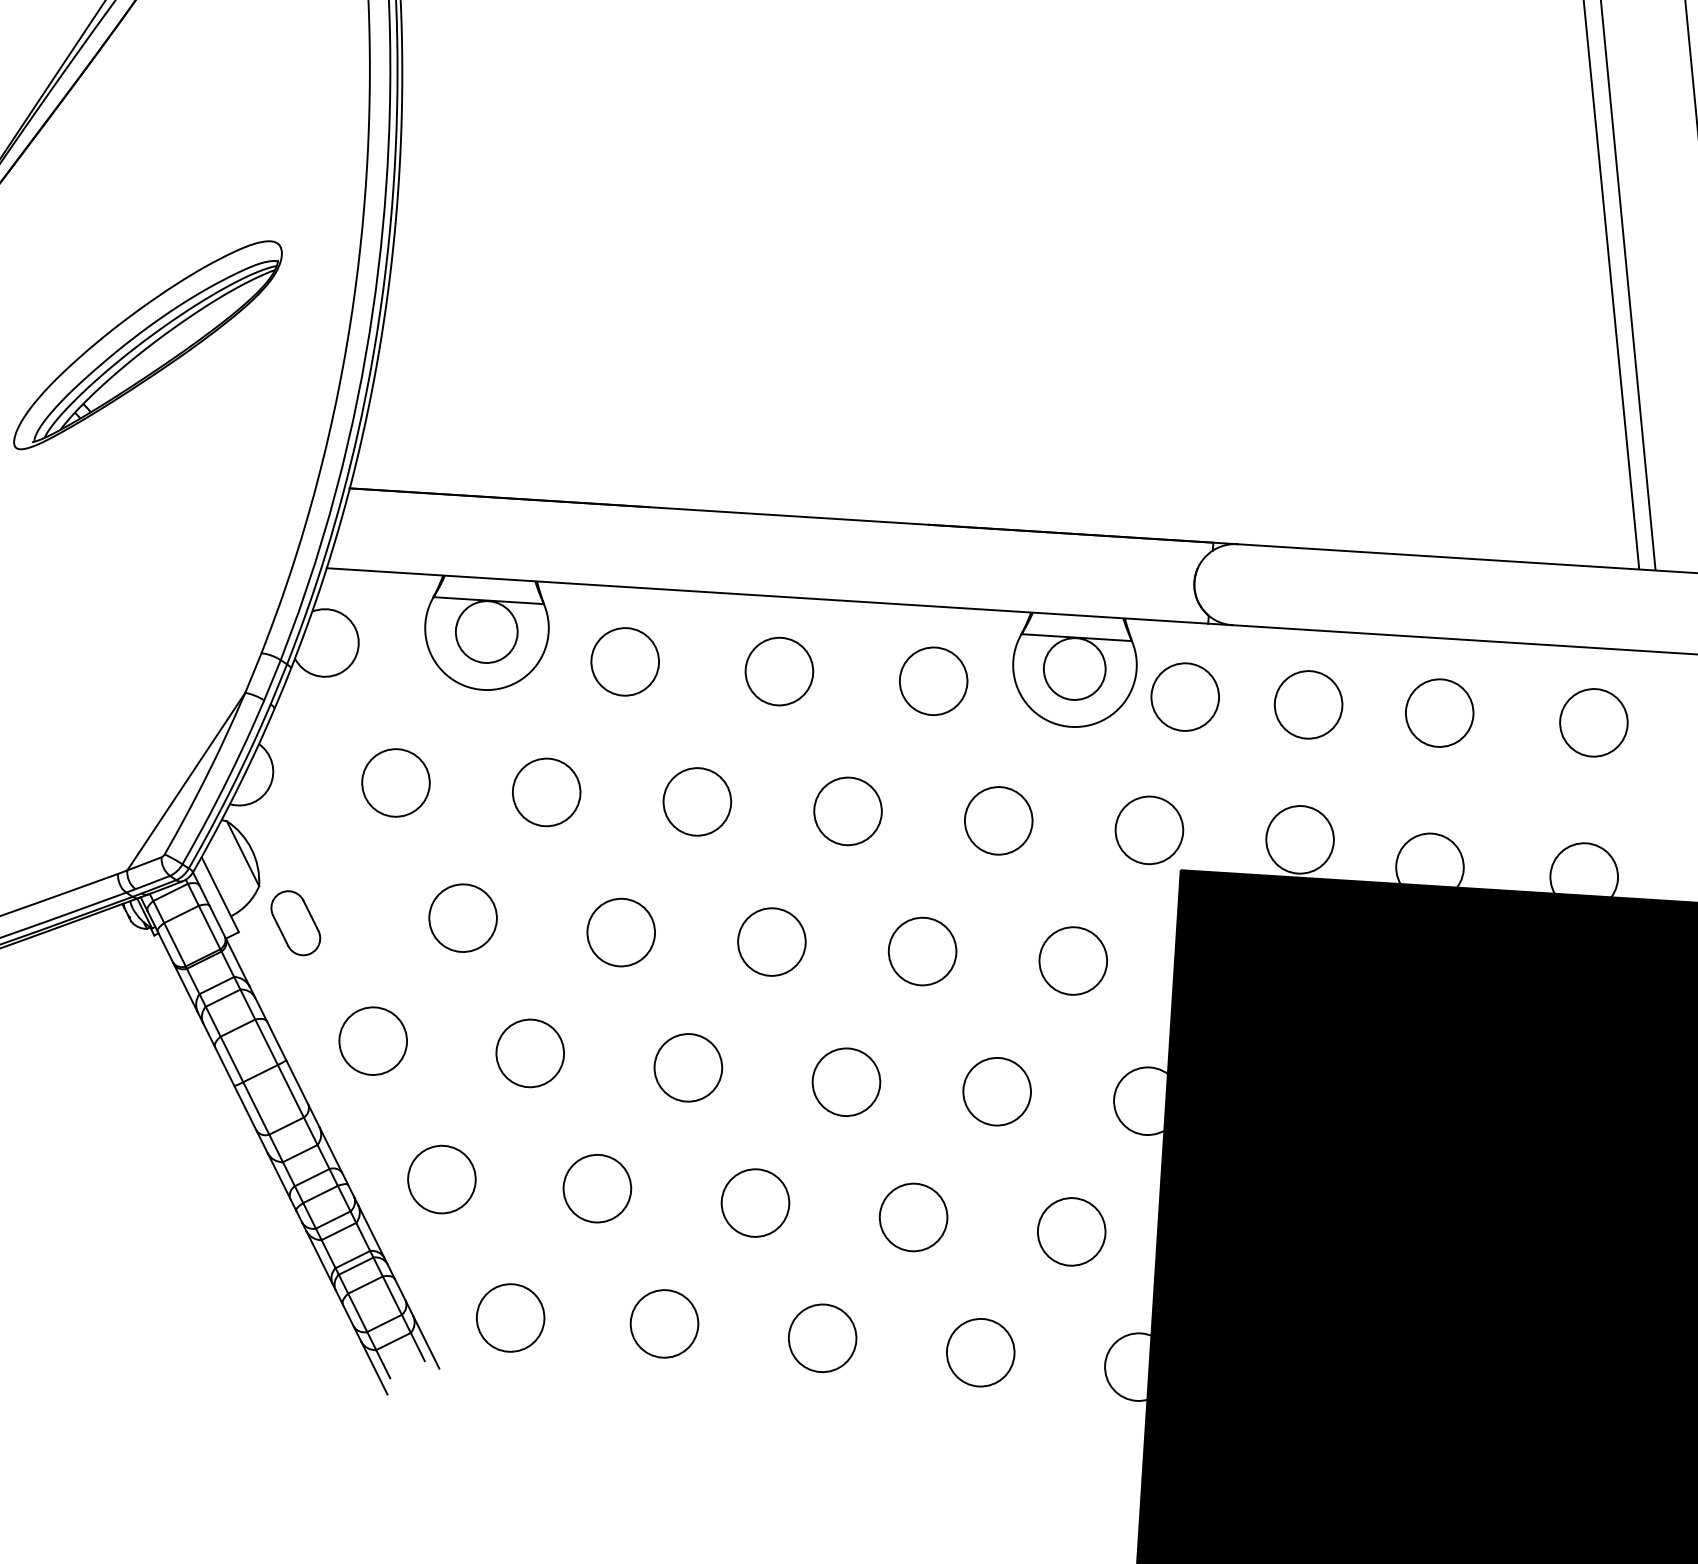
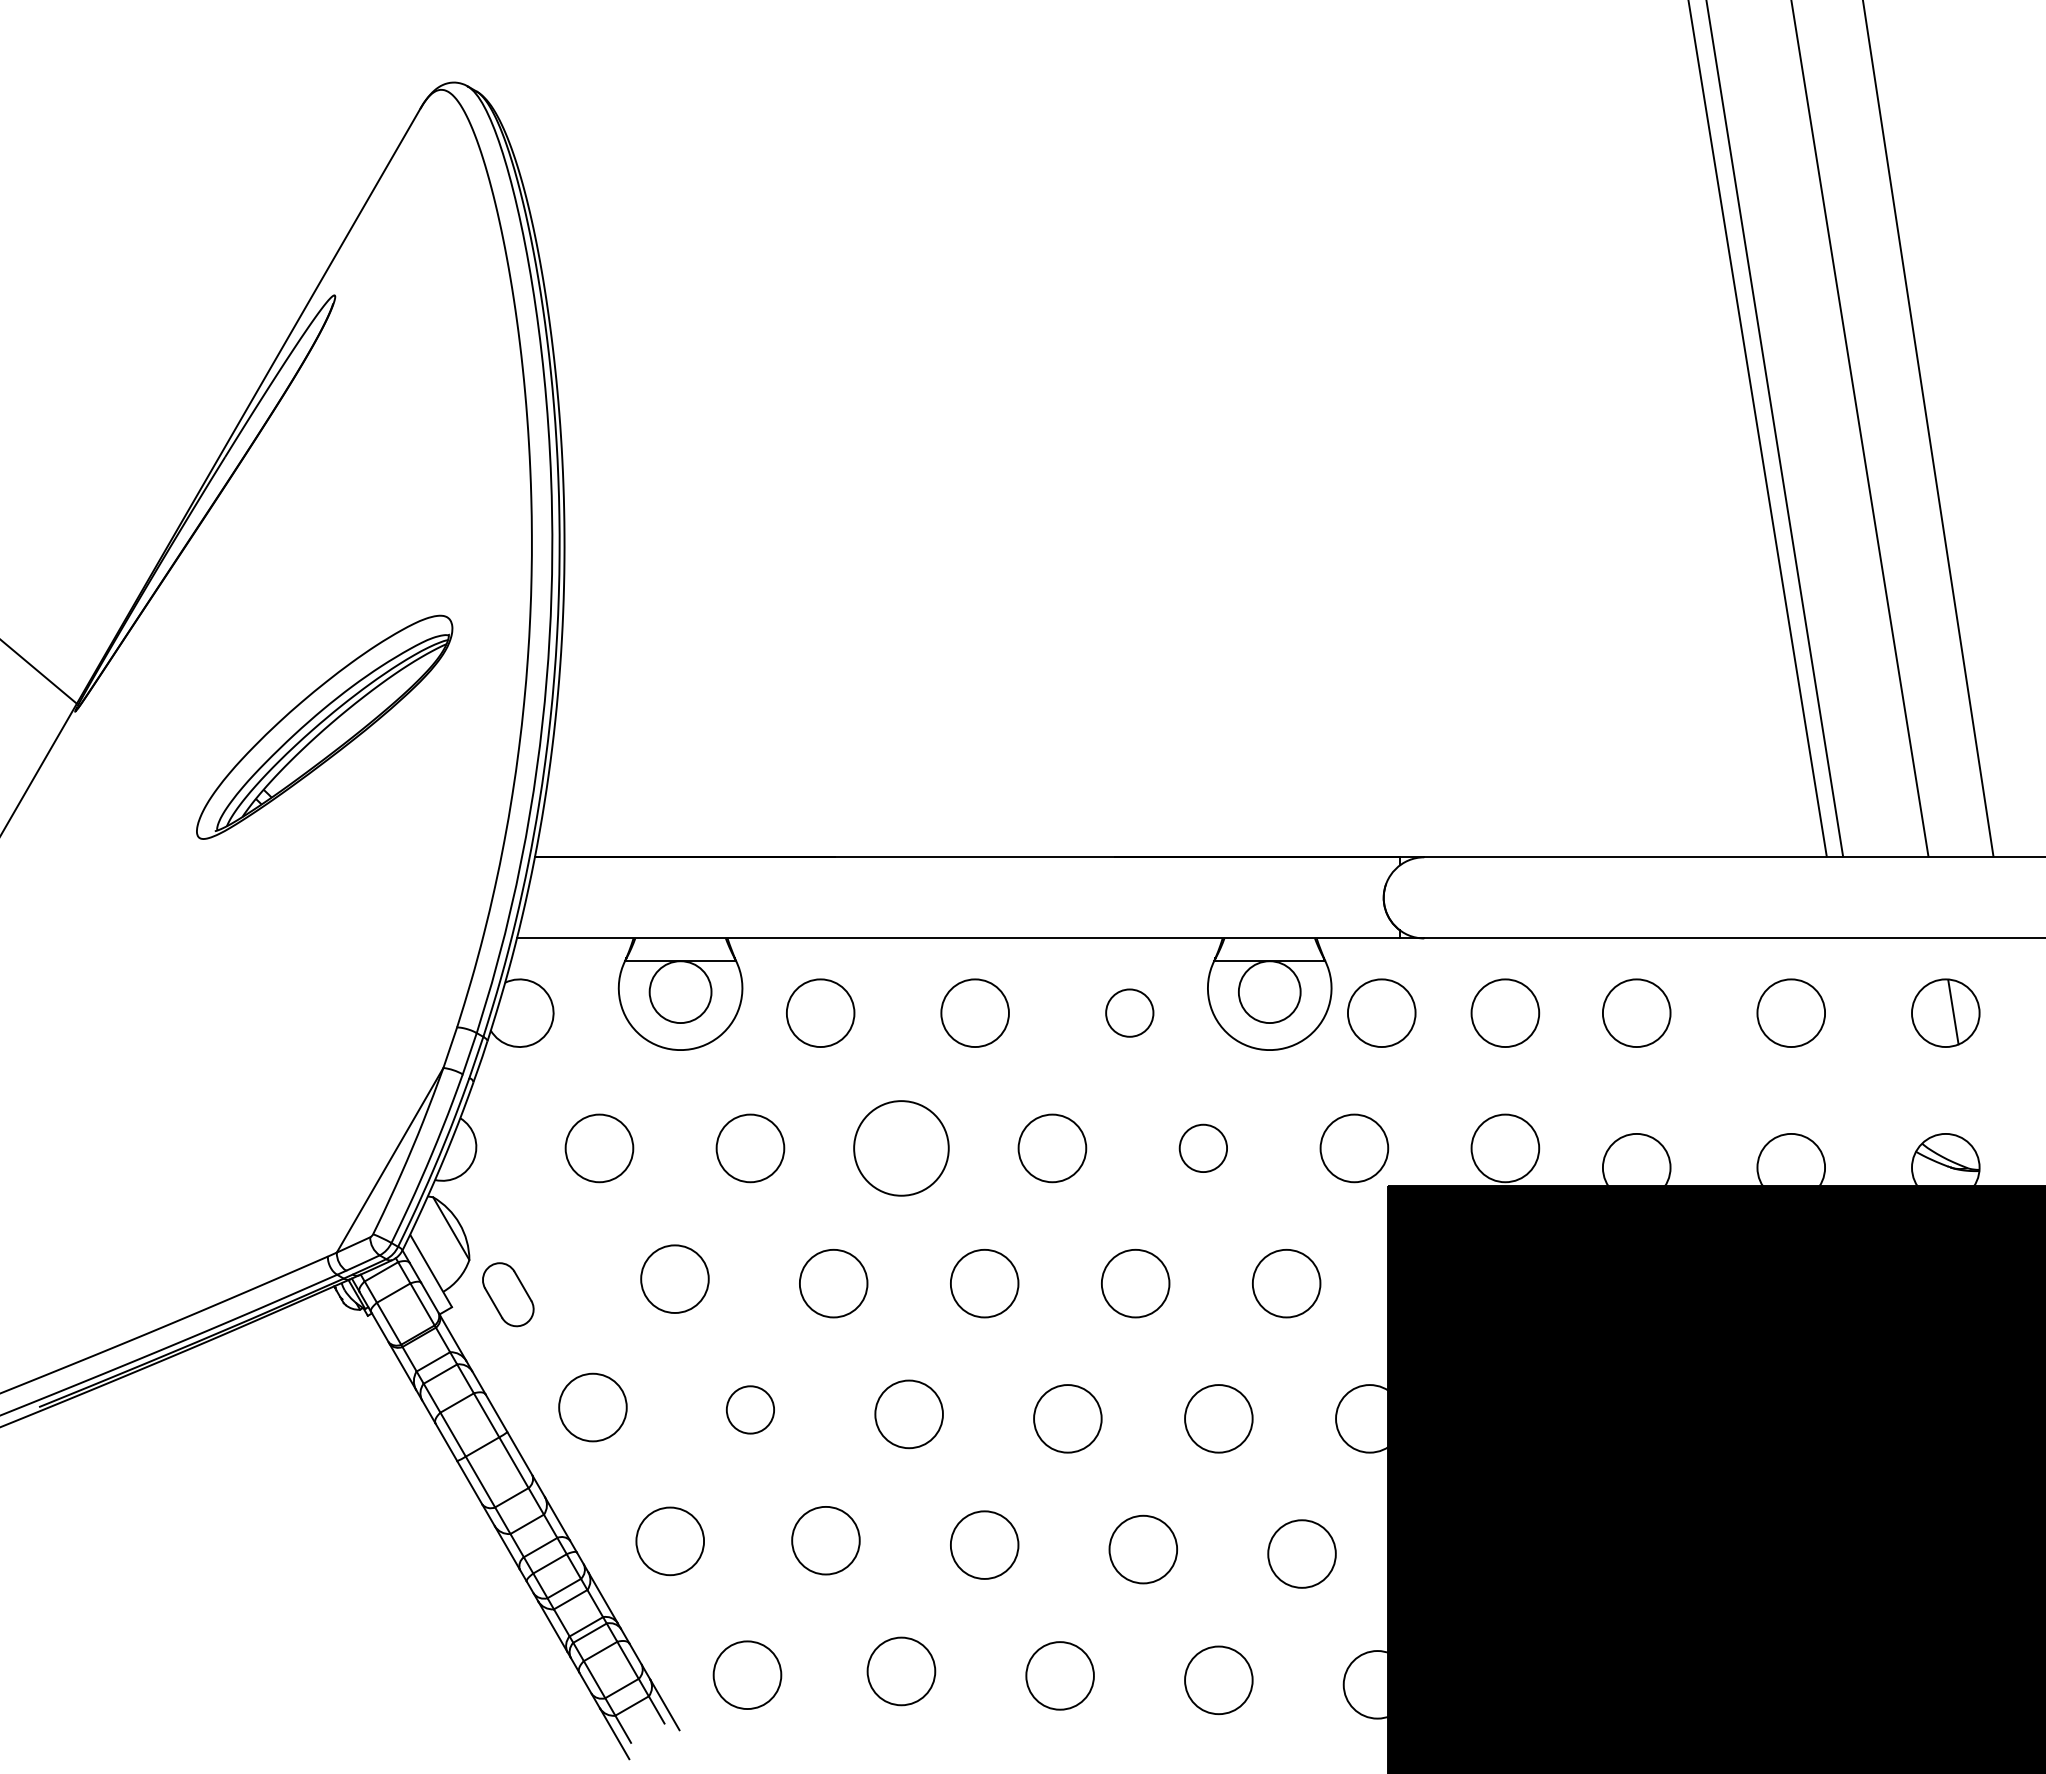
circle: (933, 680) -> (1129, 1012), size x0.7
circle: (697, 802) -> (901, 1148), size x1.4
circle: (998, 820) -> (1203, 1148), size x0.7
circle: (530, 1053) -> (750, 1409), size x0.7

